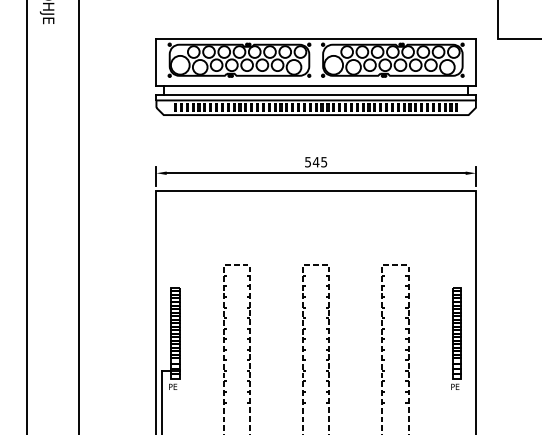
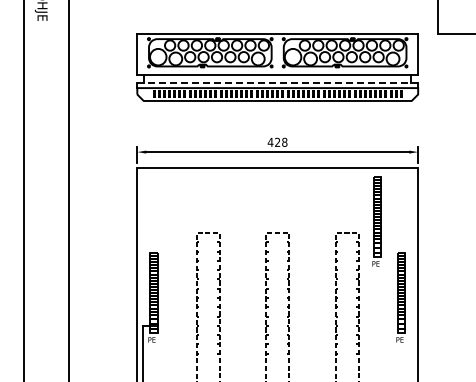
line: (317, 94) -> (278, 82), solid -> dashed
text: (315, 161) -> (277, 141), 545 -> 428
part: (428, 252) -> (376, 221), added

